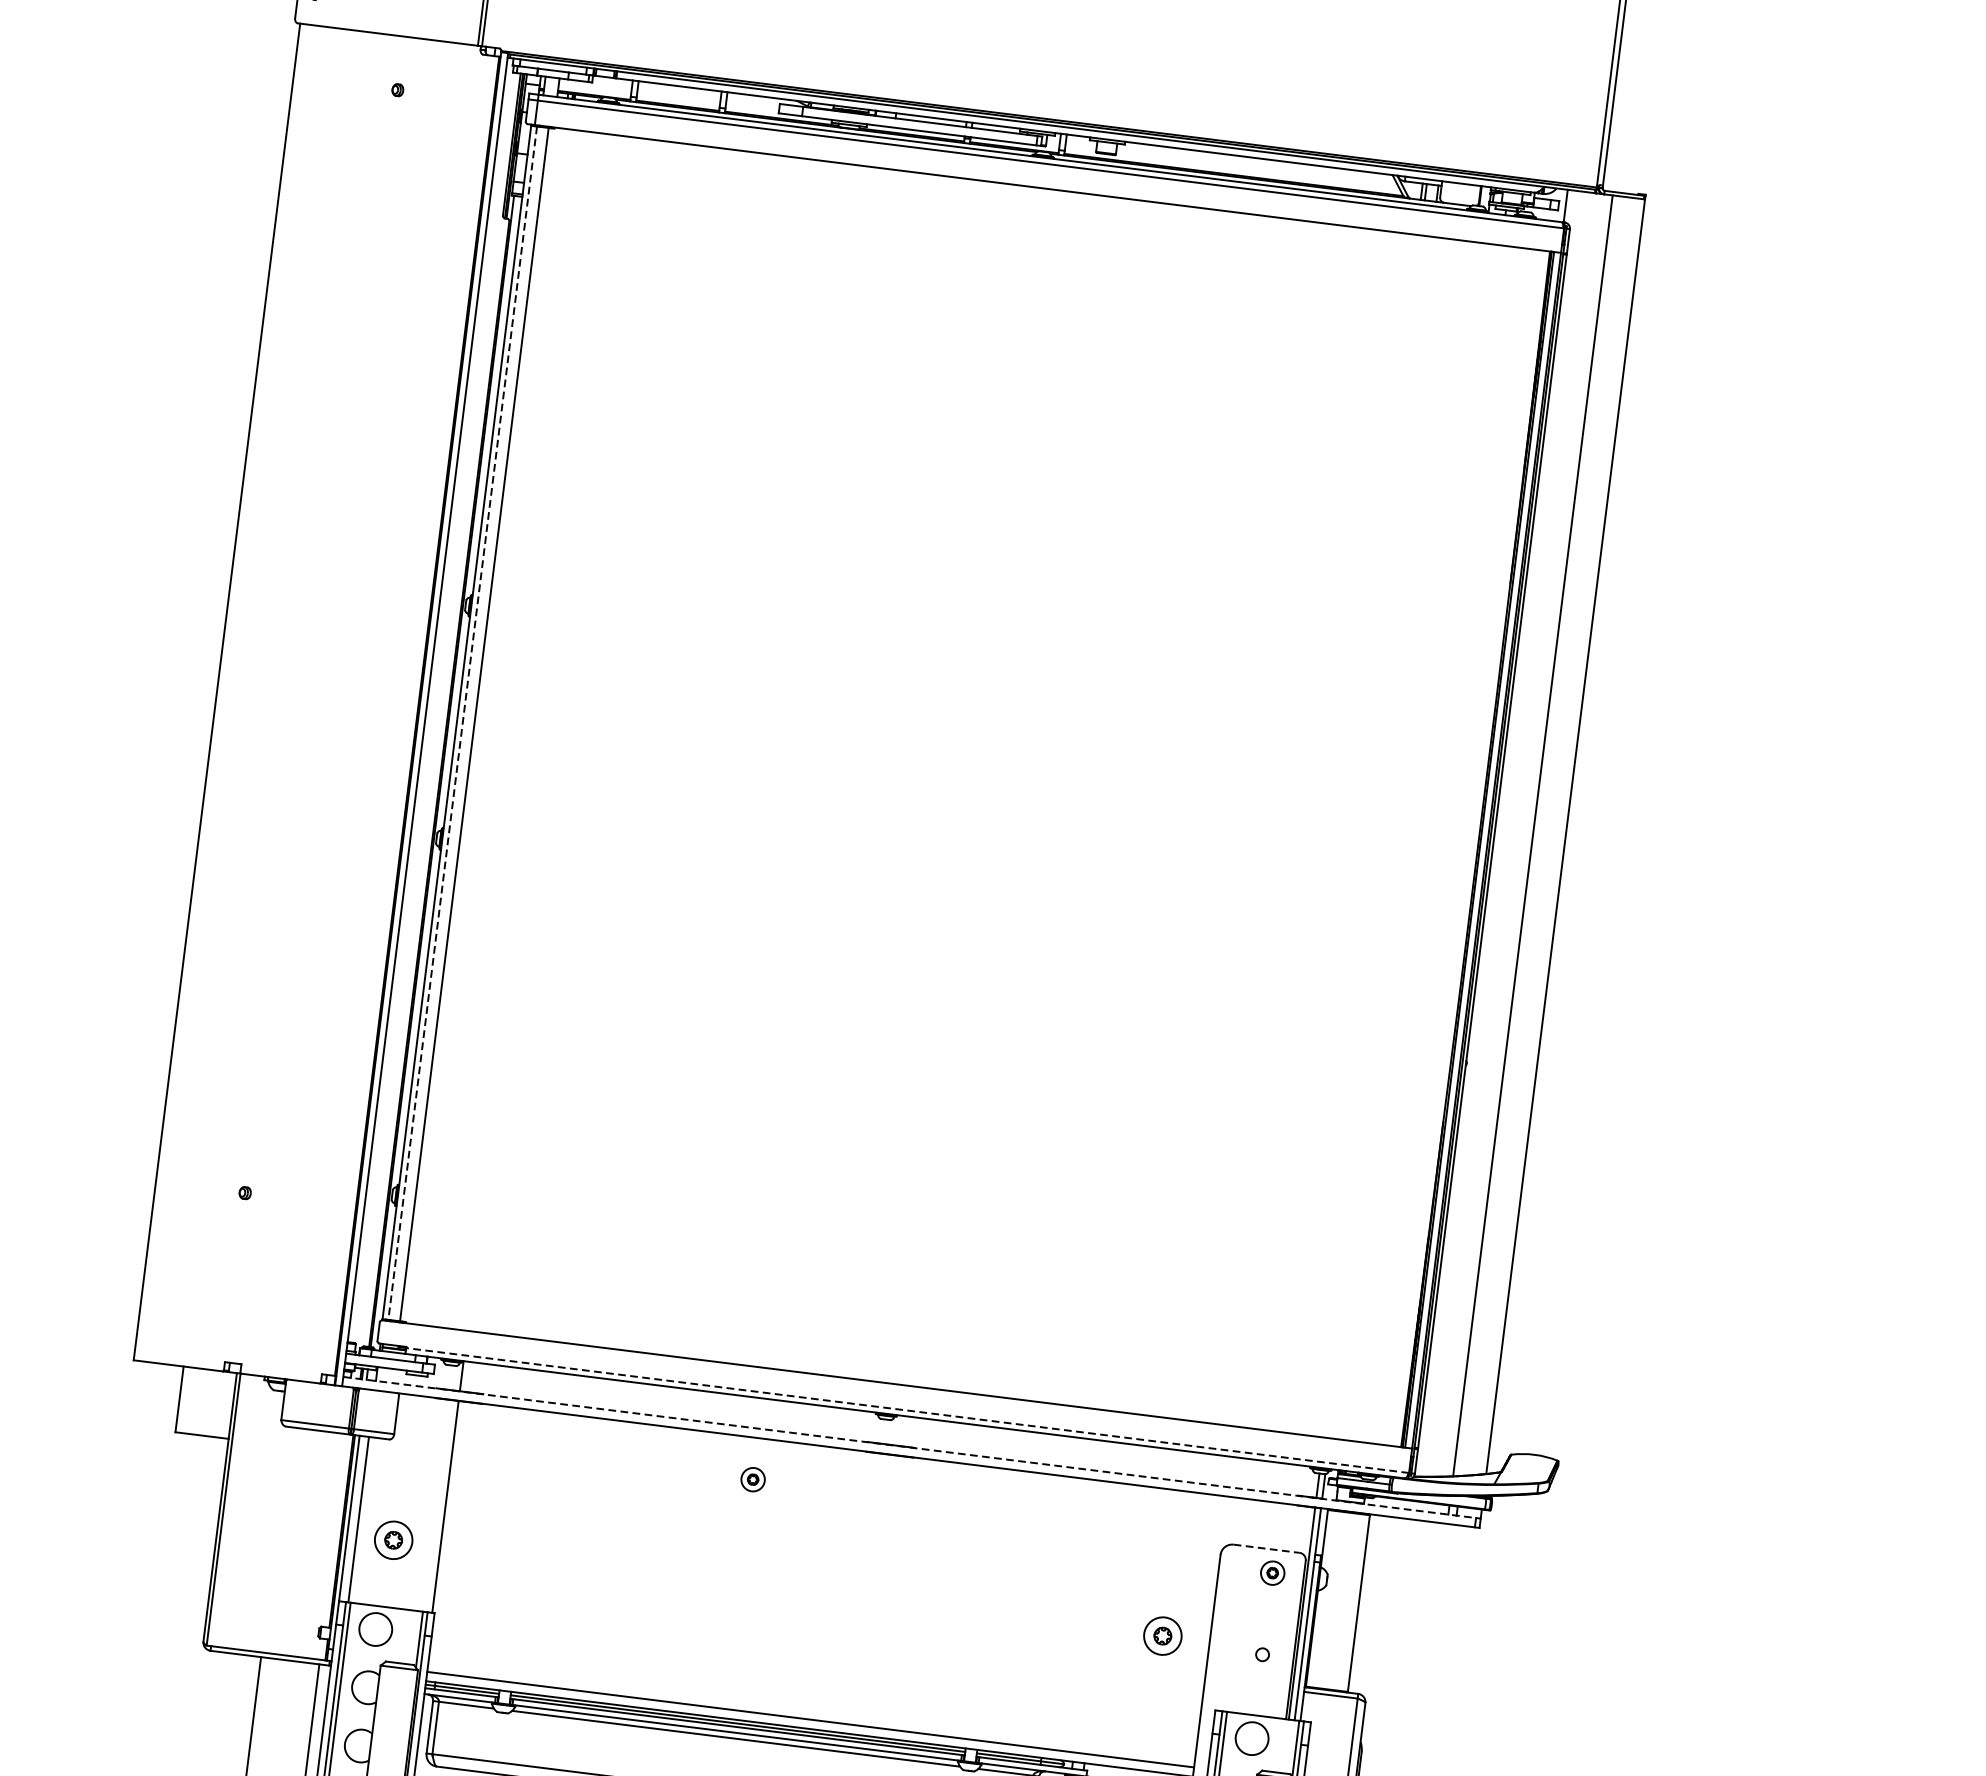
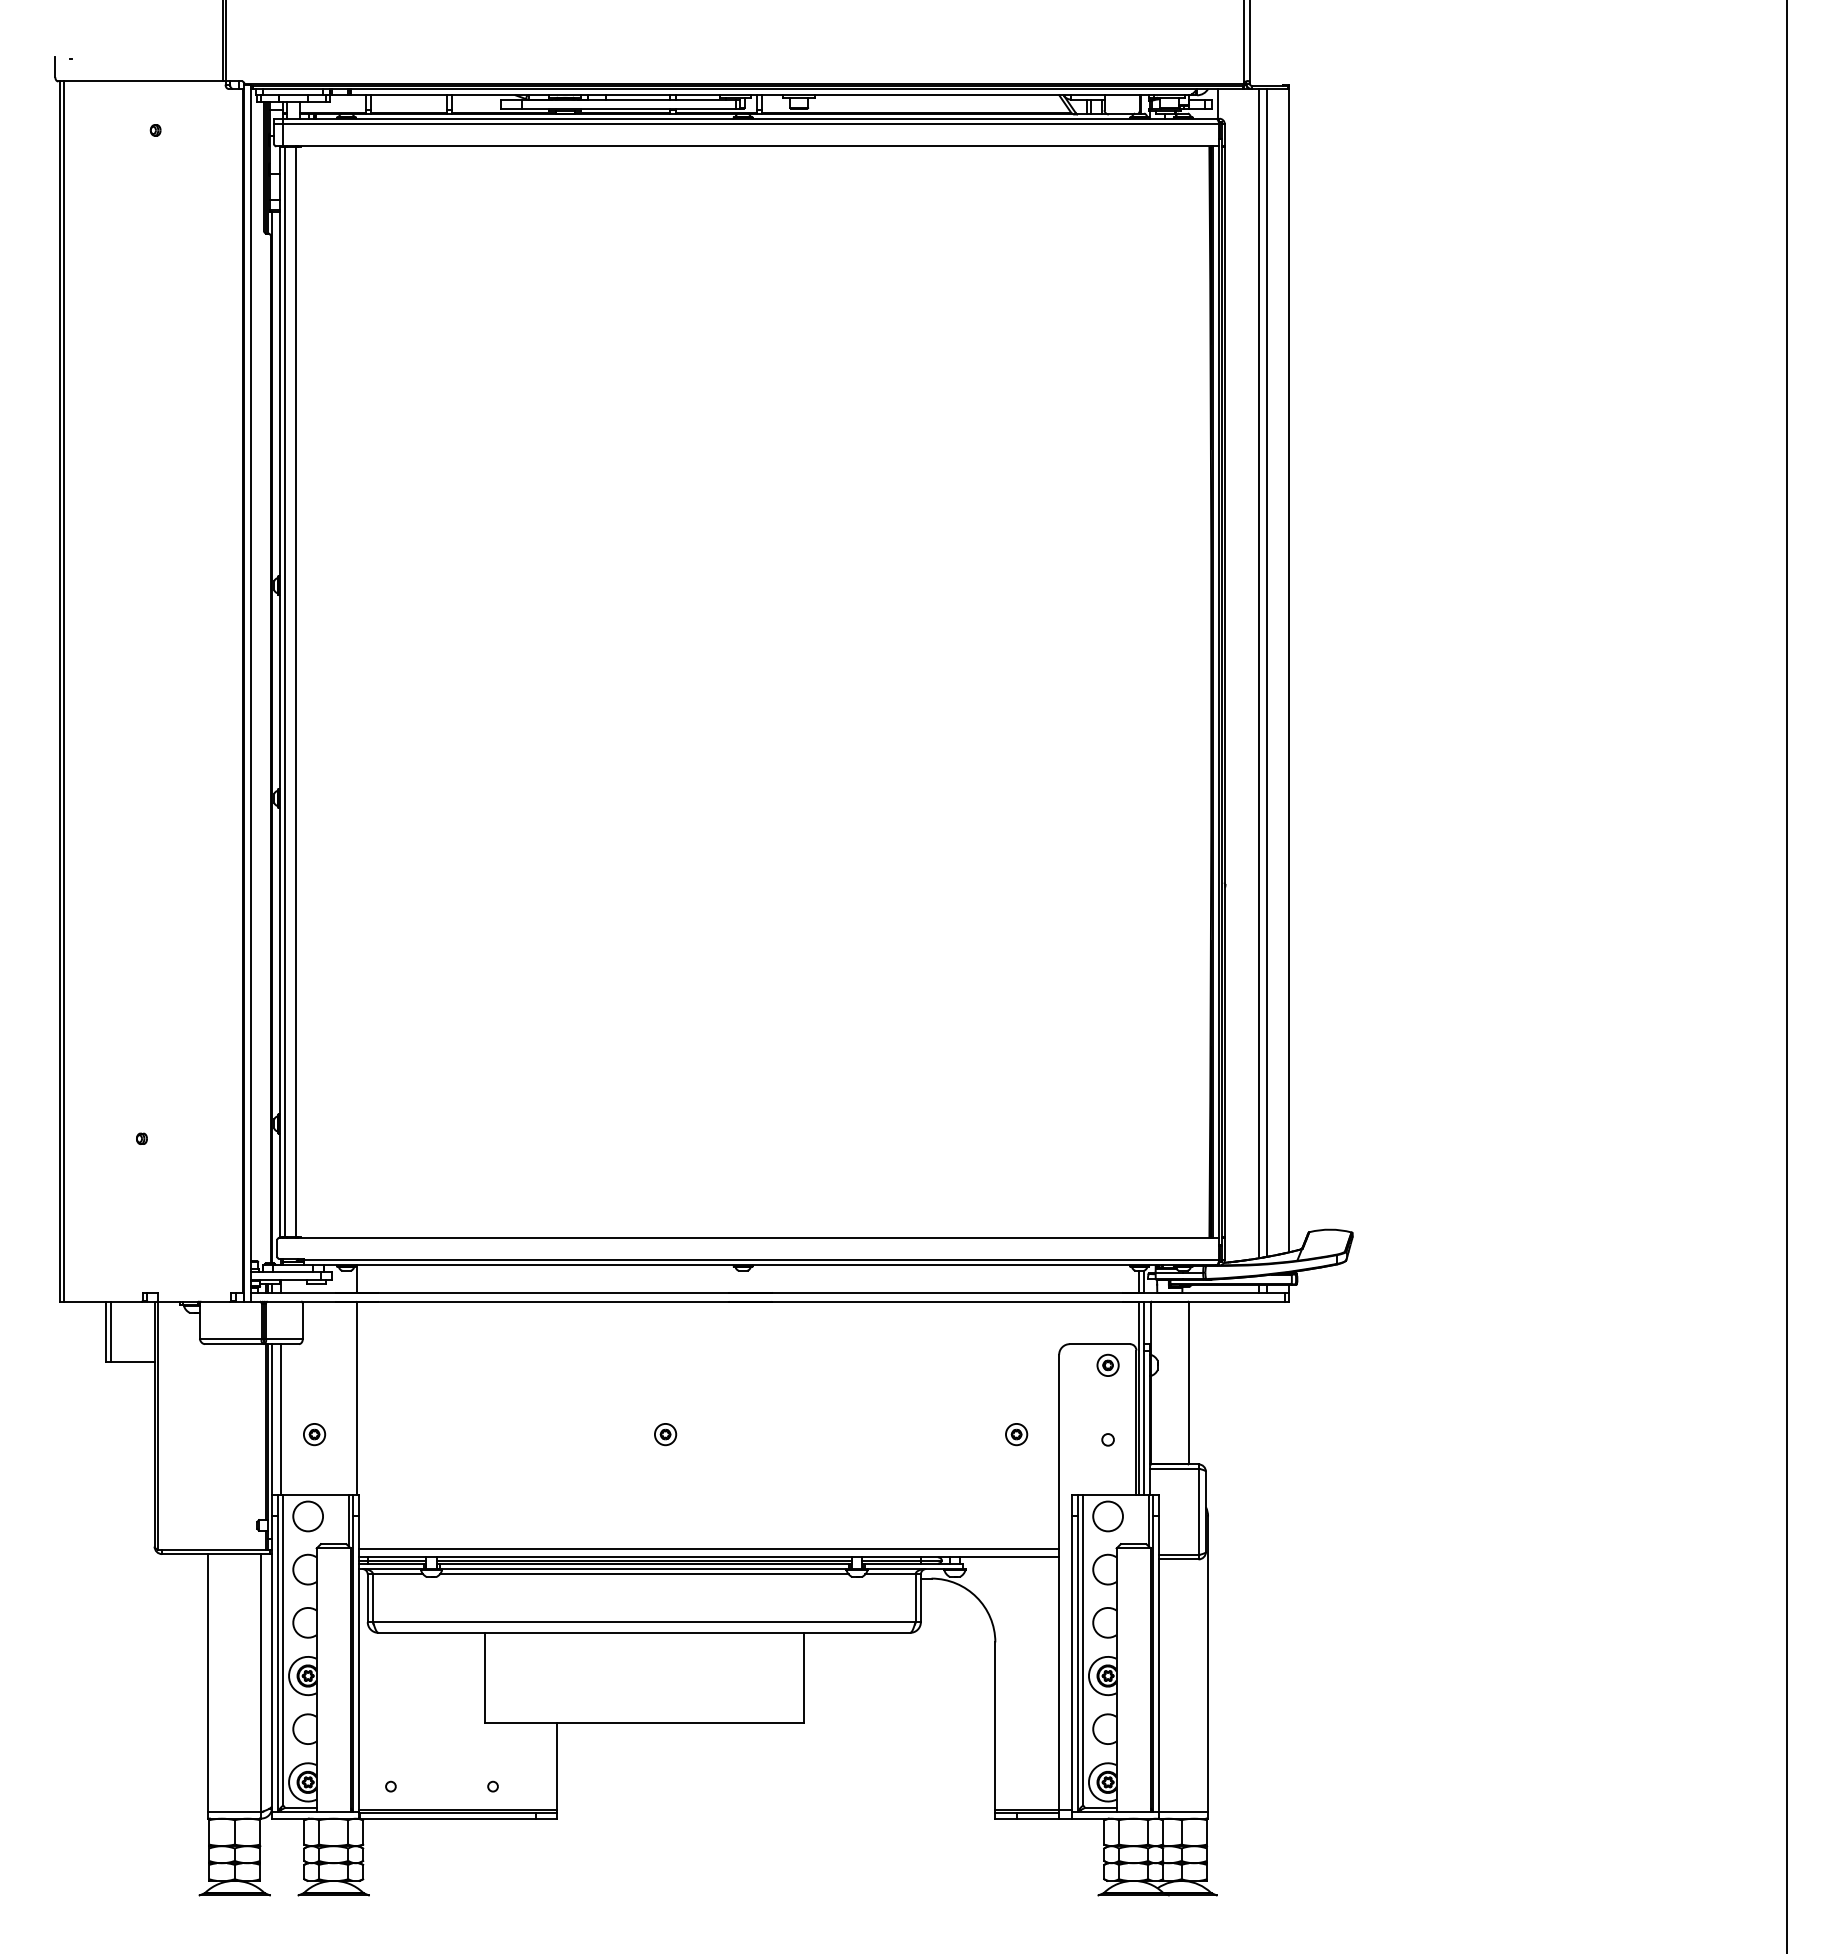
line: (220, 692) -> (63, 691), added
line: (462, 723) -> (284, 692), dashed -> solid
line: (1540, 835) -> (1266, 672), added
line: (185, 1400) -> (111, 1331), added
line: (907, 1410) -> (761, 1260), dashed -> solid
line: (912, 1448) -> (770, 1293), dashed -> solid
part: (753, 1479) -> (665, 1434), moved
part: (393, 1540) -> (314, 1434), size x0.62
line: (1267, 1549) -> (1100, 1344), dashed -> solid
part: (1162, 1636) -> (1016, 1434), size x0.62

